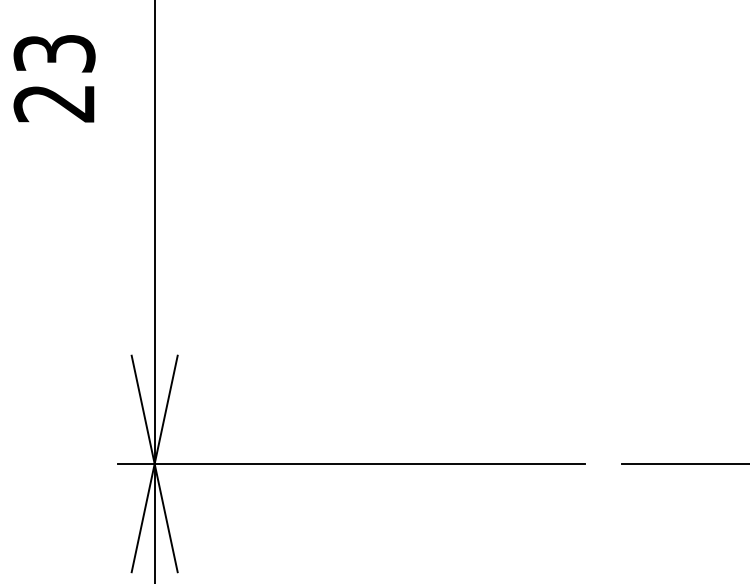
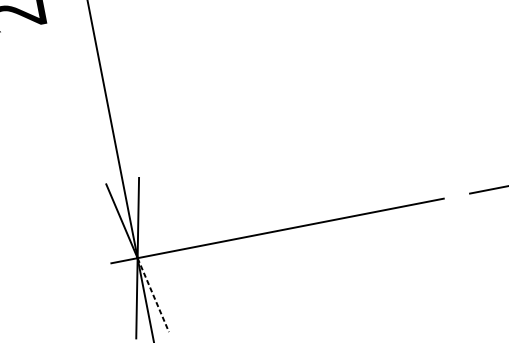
line: (166, 518) -> (153, 295), solid -> dashed

